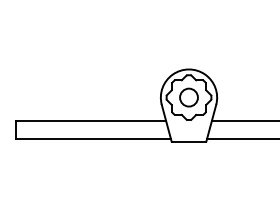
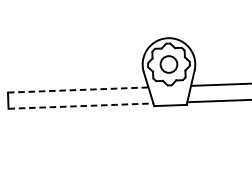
line: (91, 121) -> (78, 90), solid -> dashed
line: (93, 138) -> (81, 105), solid -> dashed

